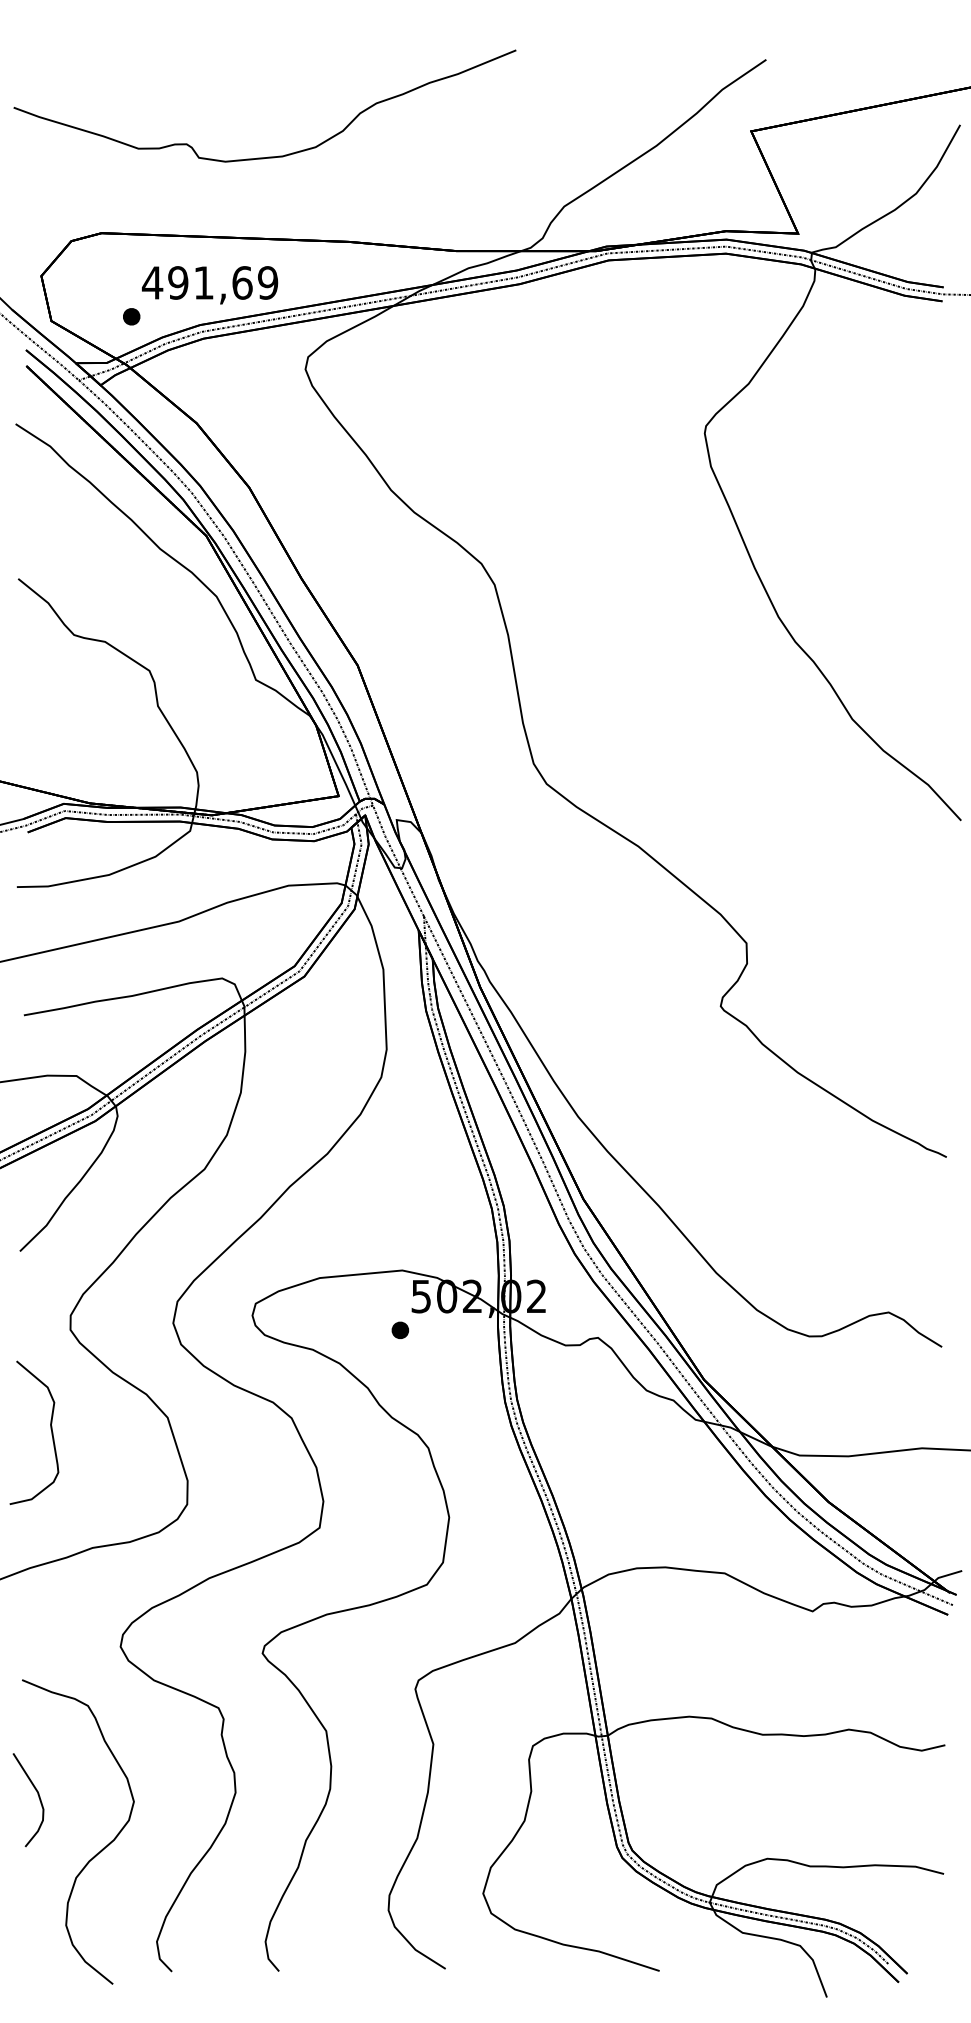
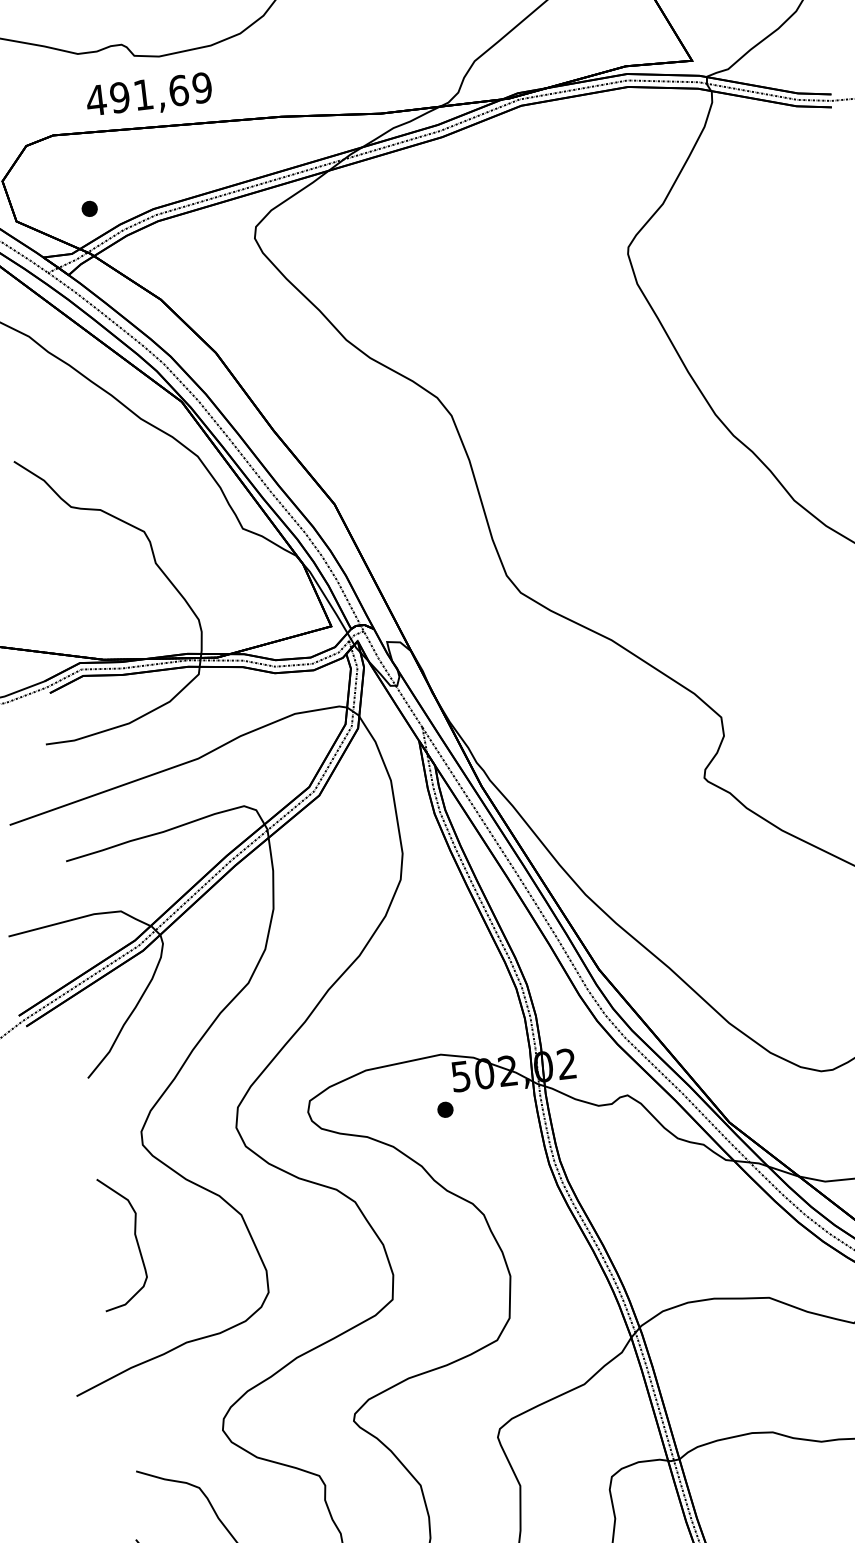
text: (210, 285) -> (149, 96), moved

